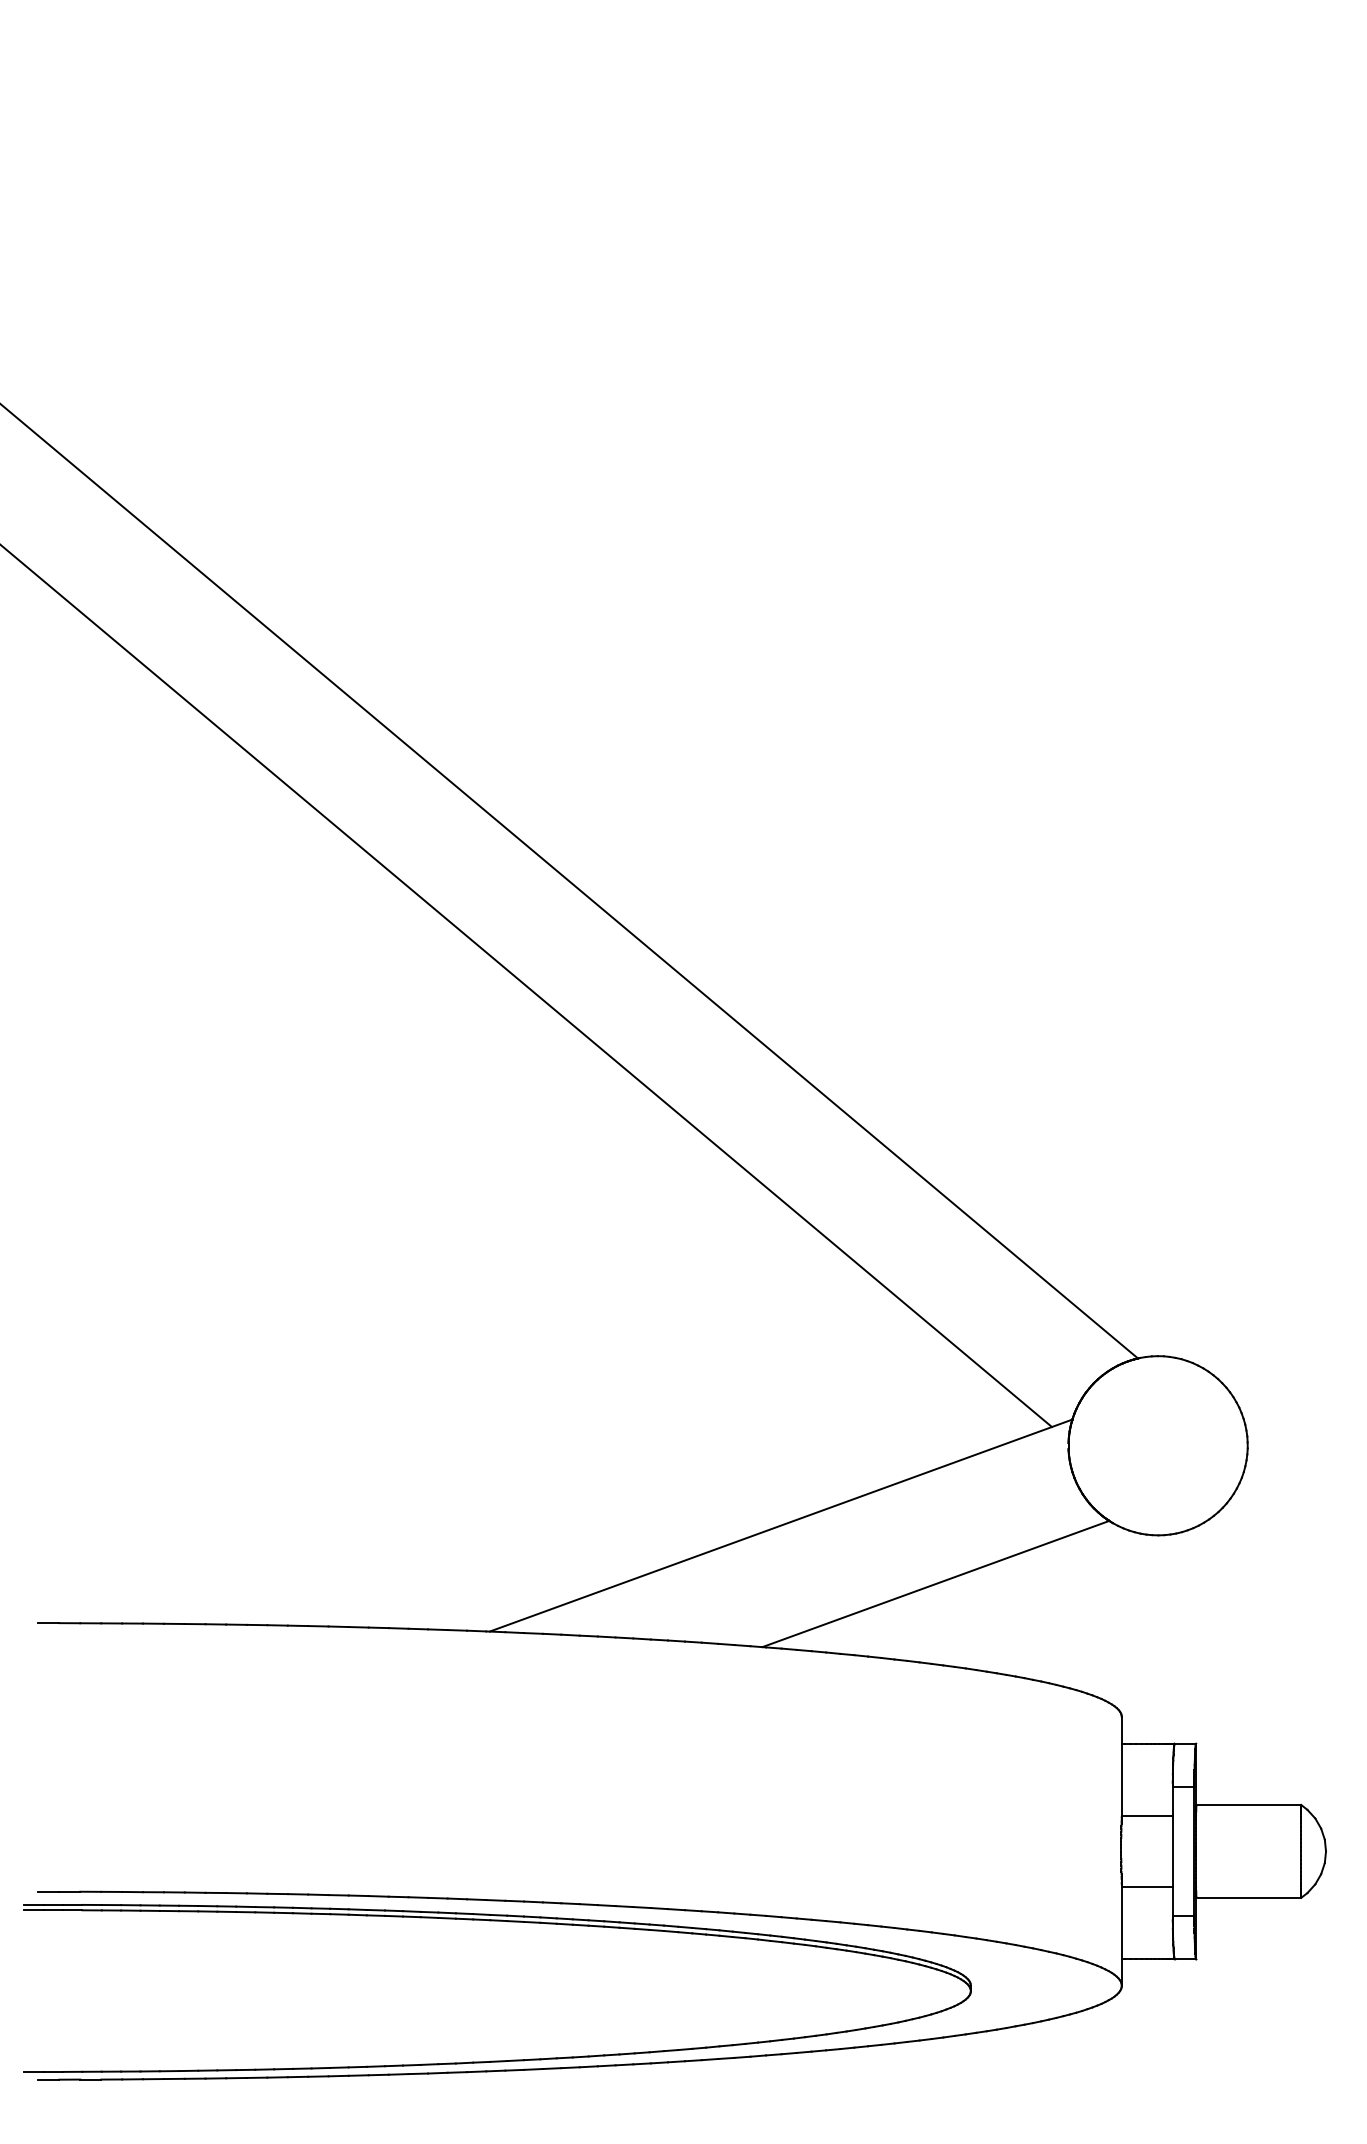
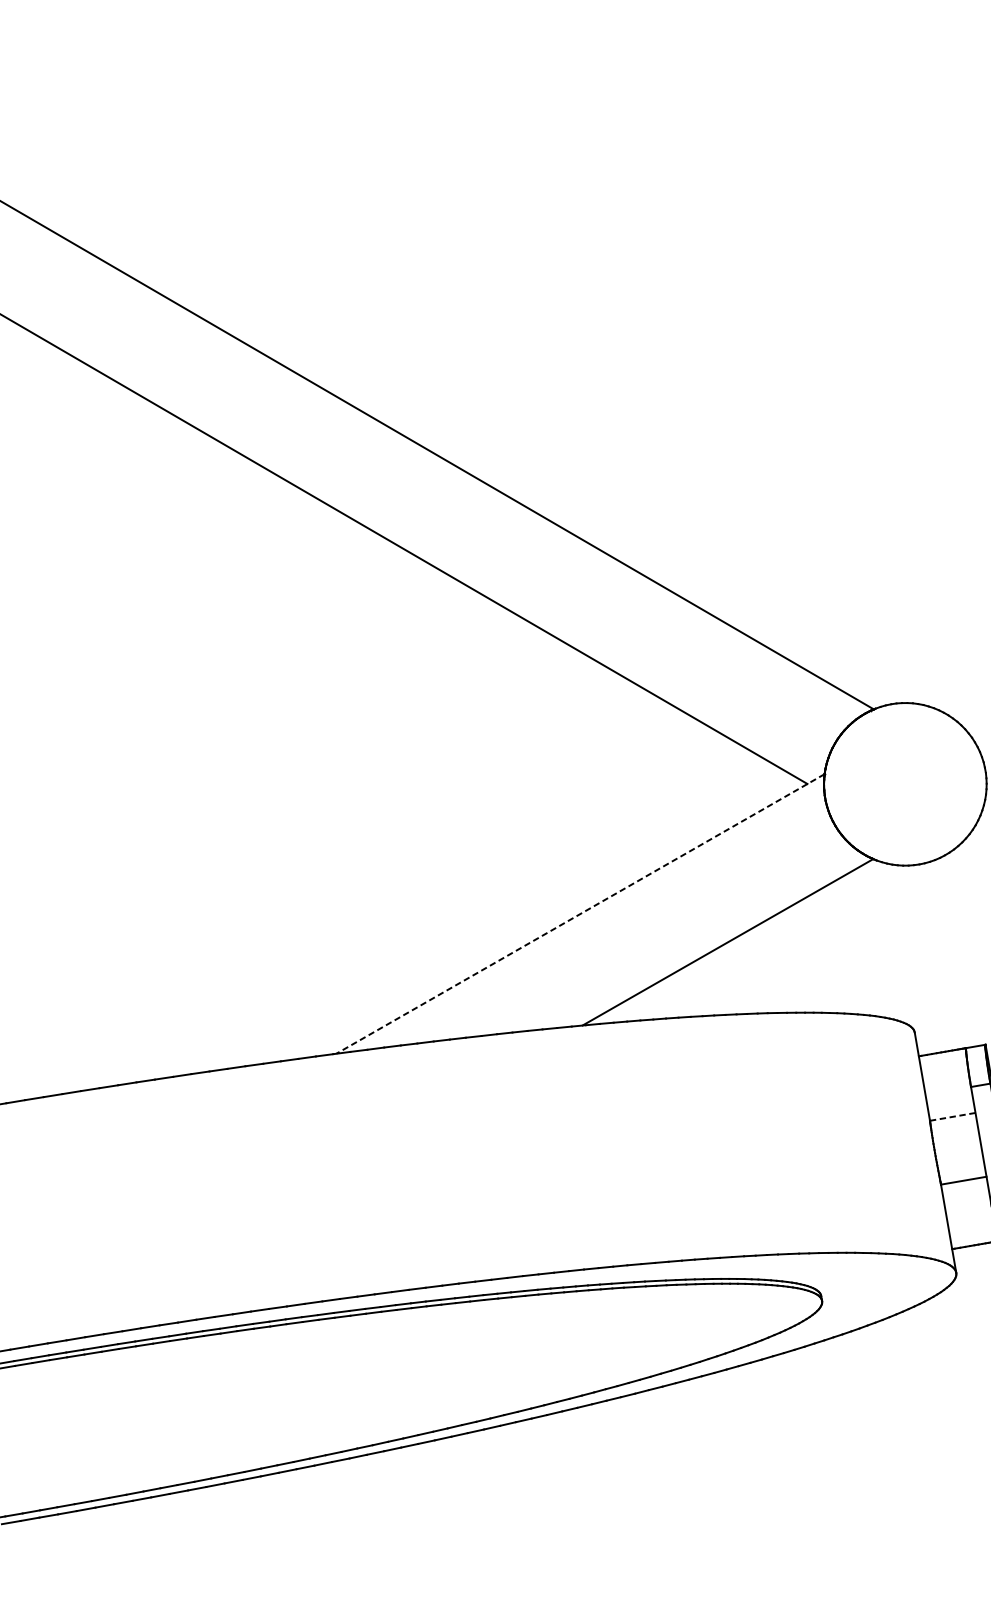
line: (781, 1525) -> (580, 913), solid -> dashed
line: (1146, 1815) -> (952, 1116), solid -> dashed

